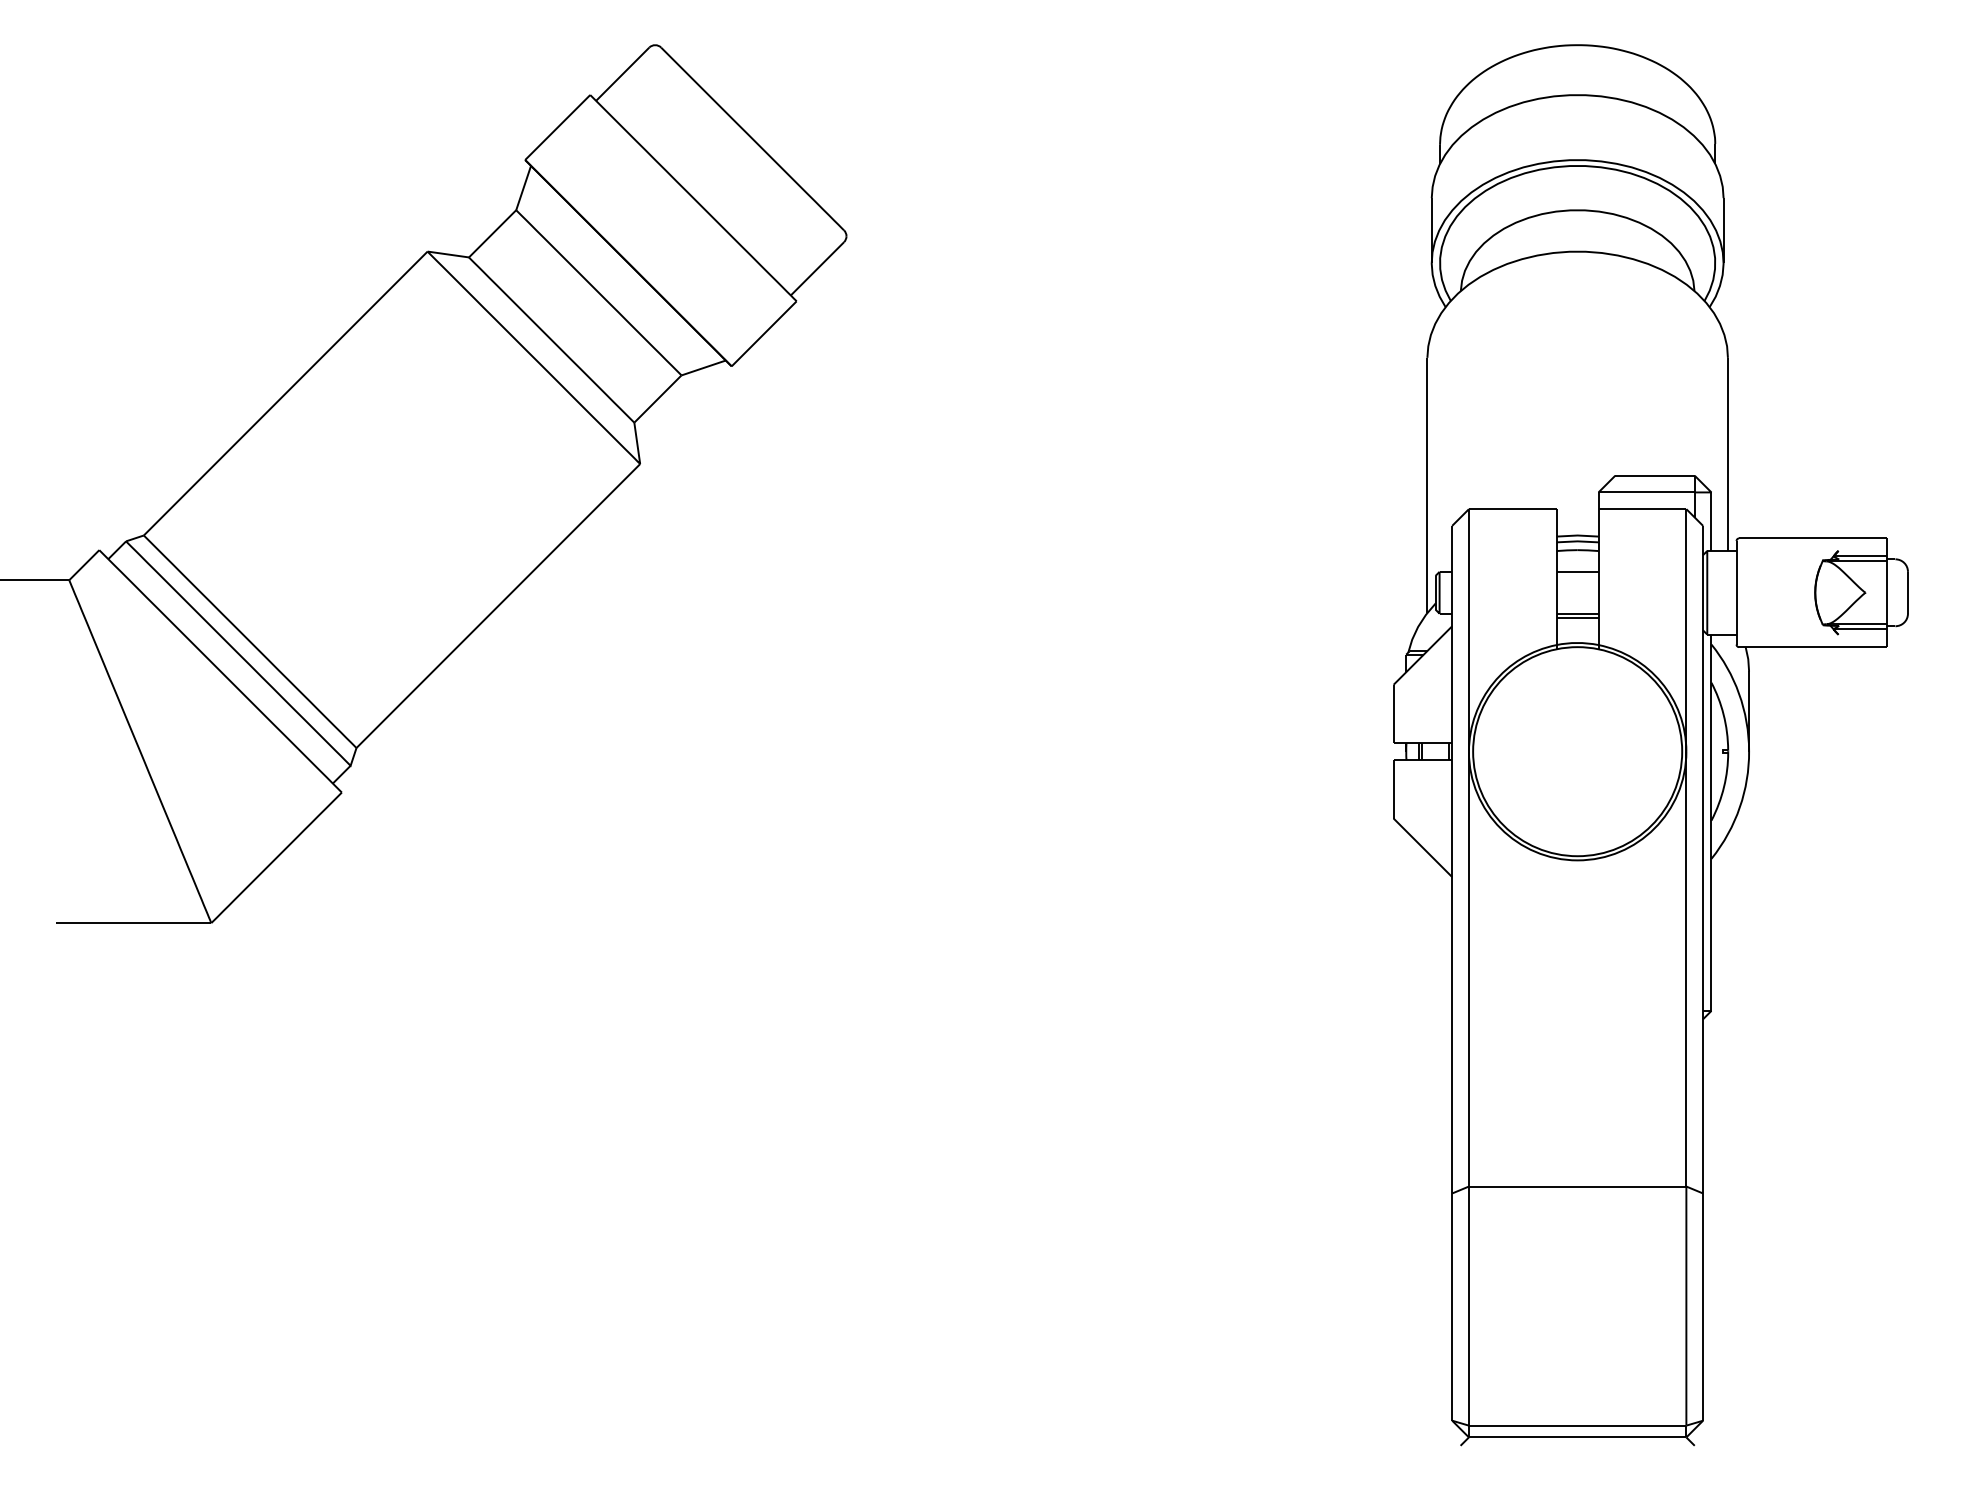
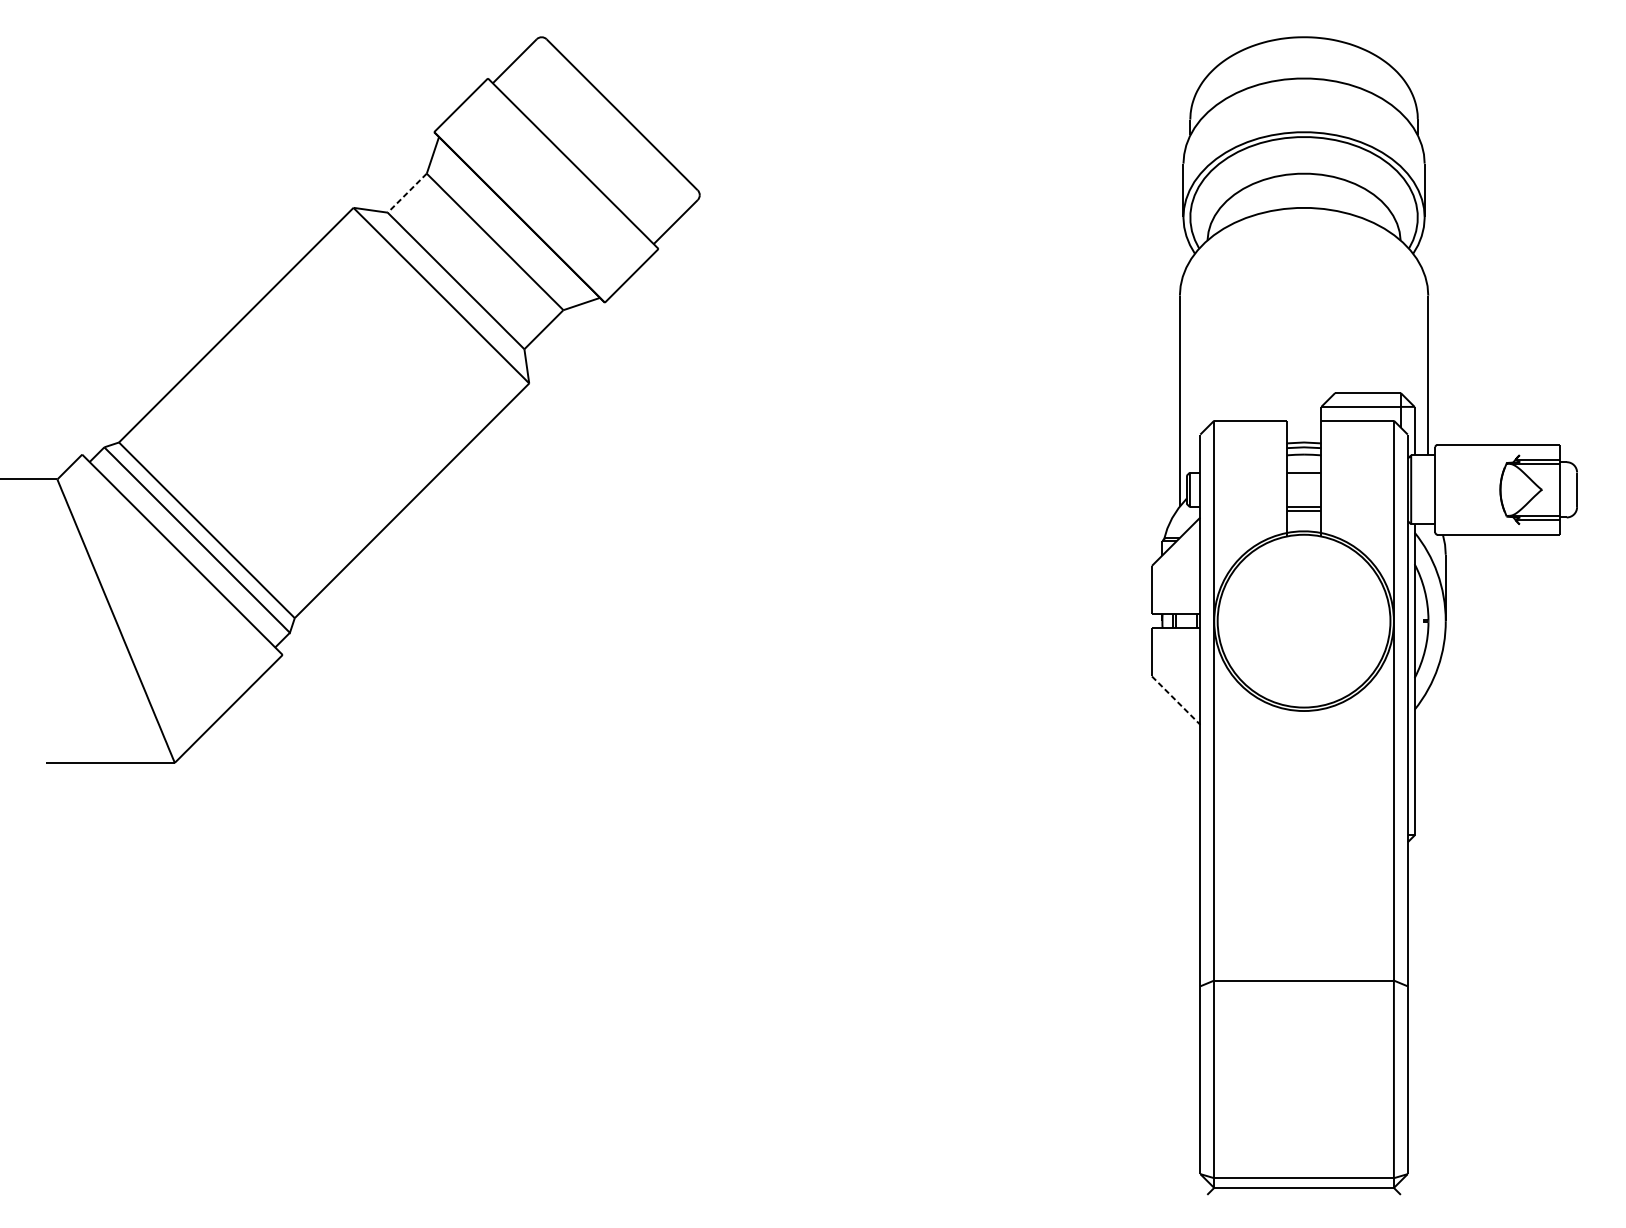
line: (492, 234) -> (407, 193), solid -> dashed
line: (1423, 848) -> (1176, 701), solid -> dashed

